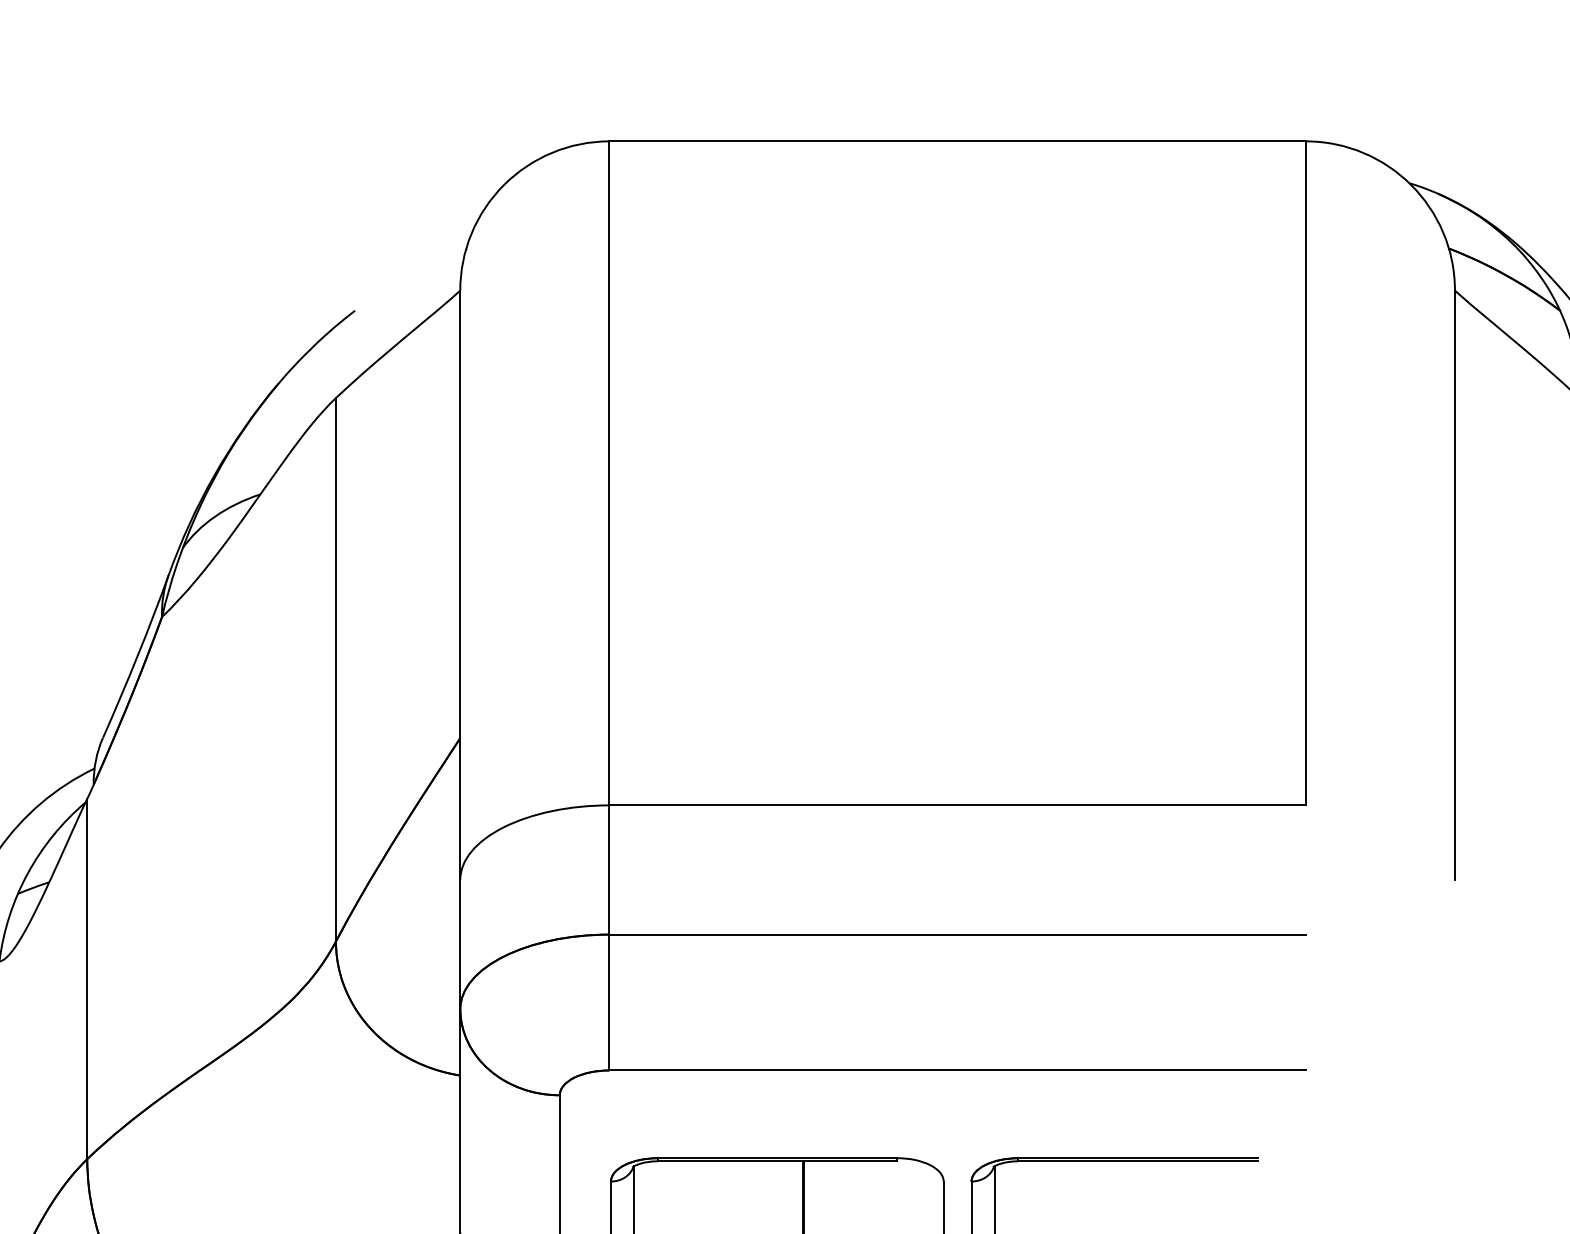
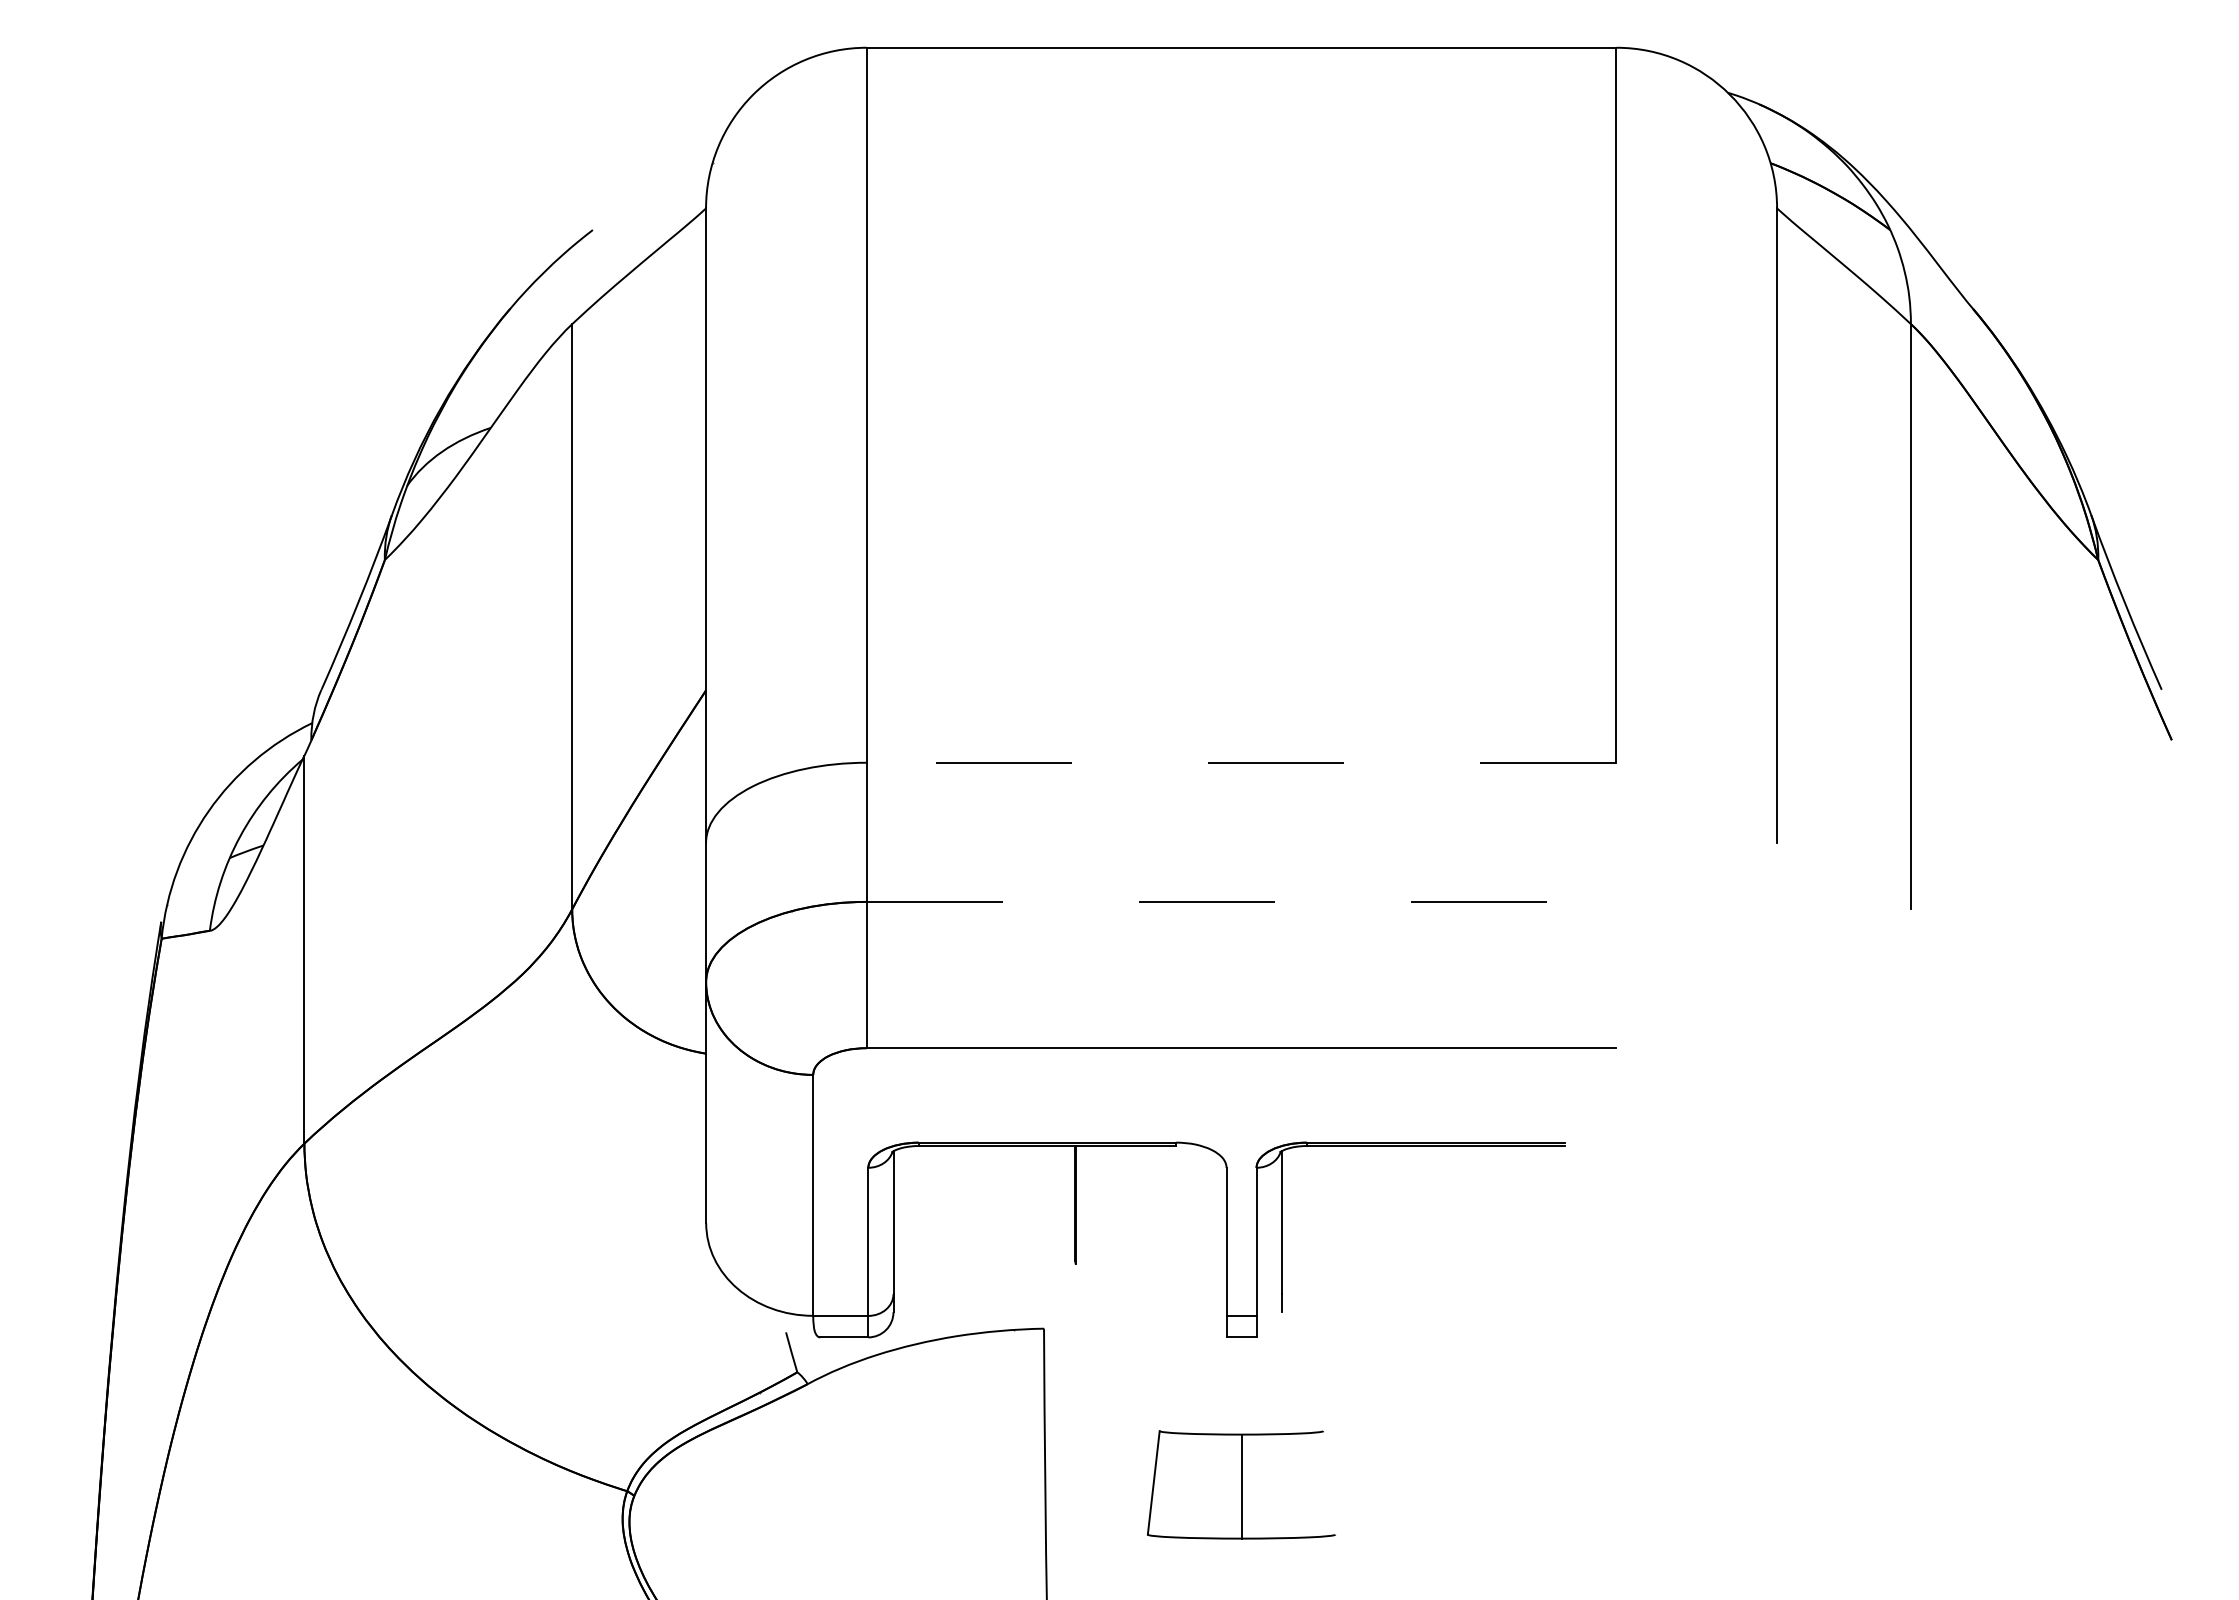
line: (957, 805) -> (1241, 762), solid -> dashed
line: (957, 934) -> (1241, 901), solid -> dashed

